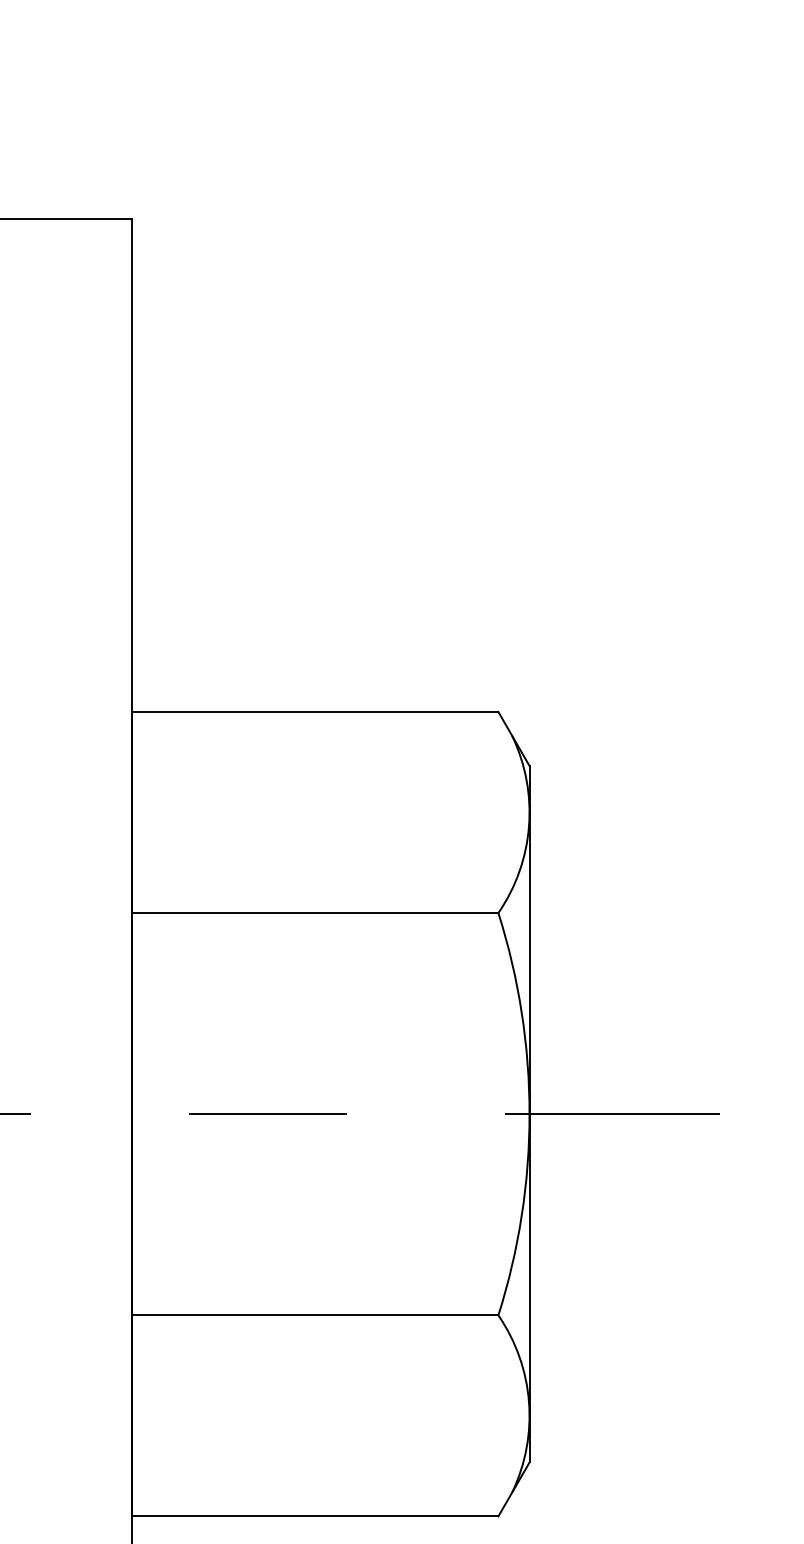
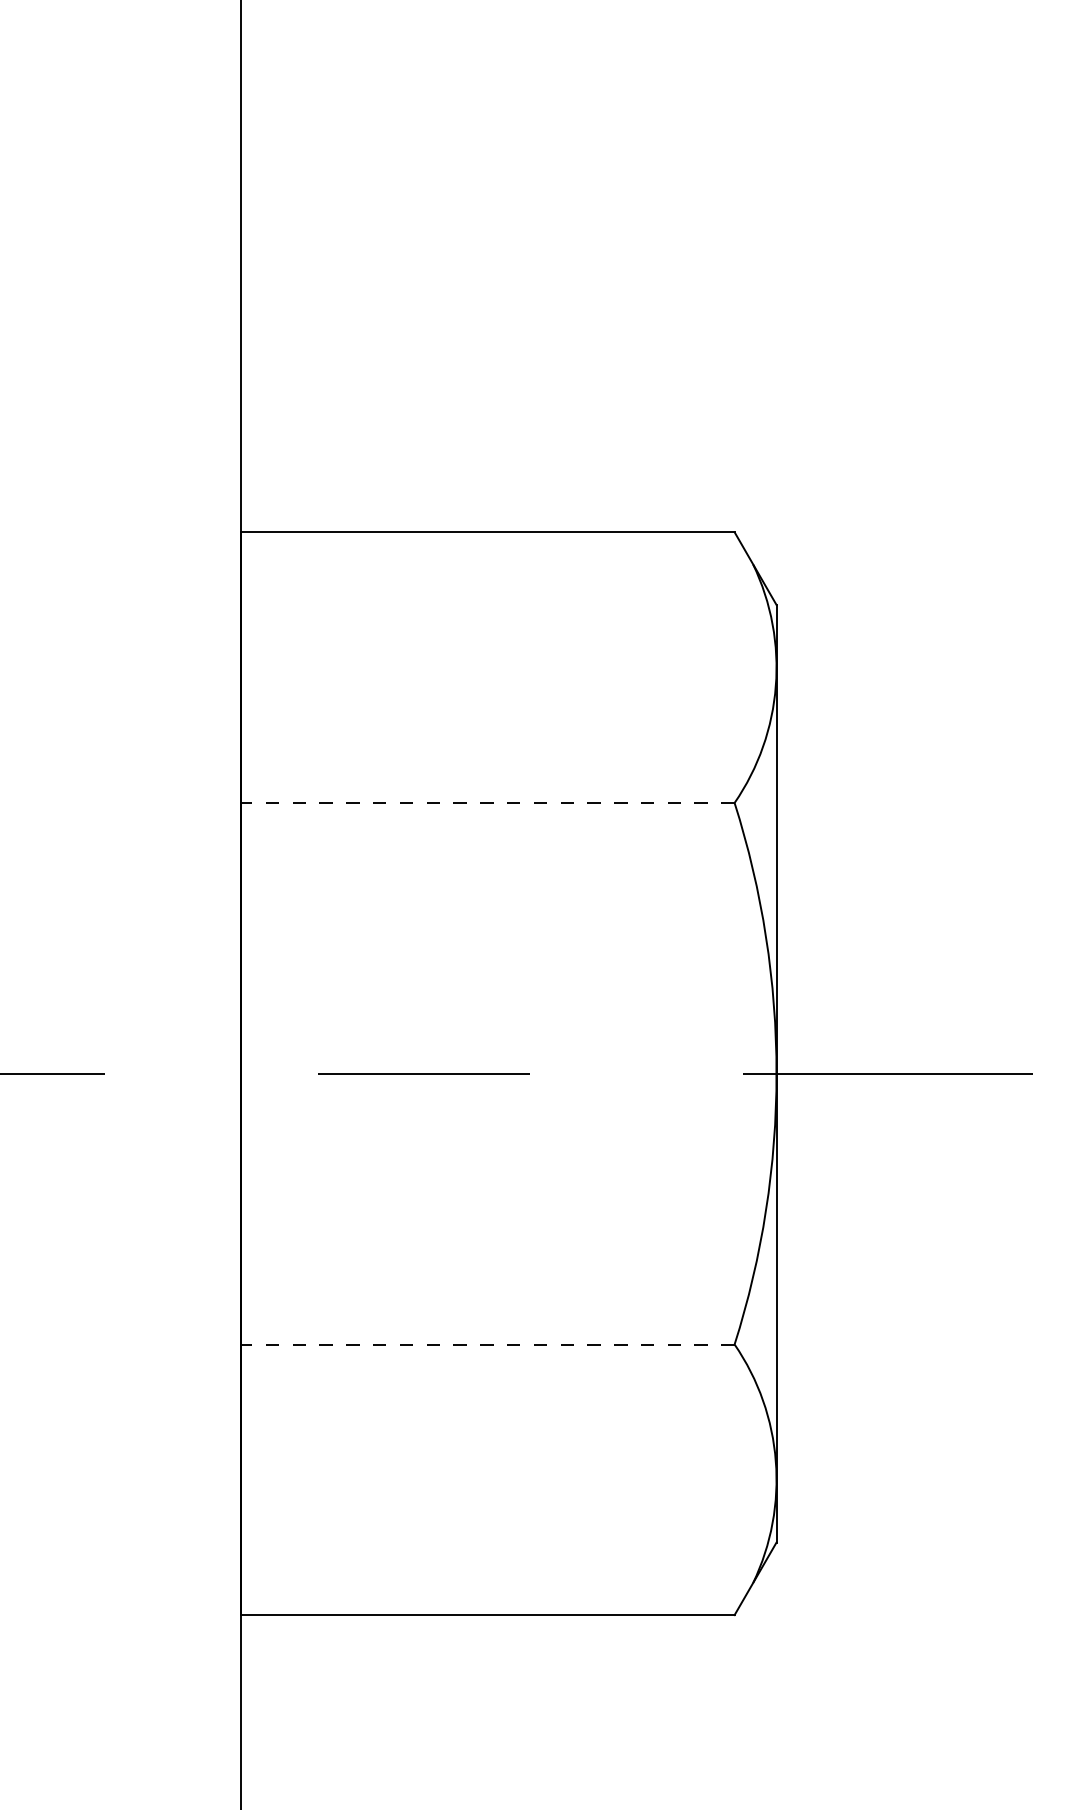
line: (314, 913) -> (487, 803), solid -> dashed
line: (314, 1315) -> (487, 1344), solid -> dashed

